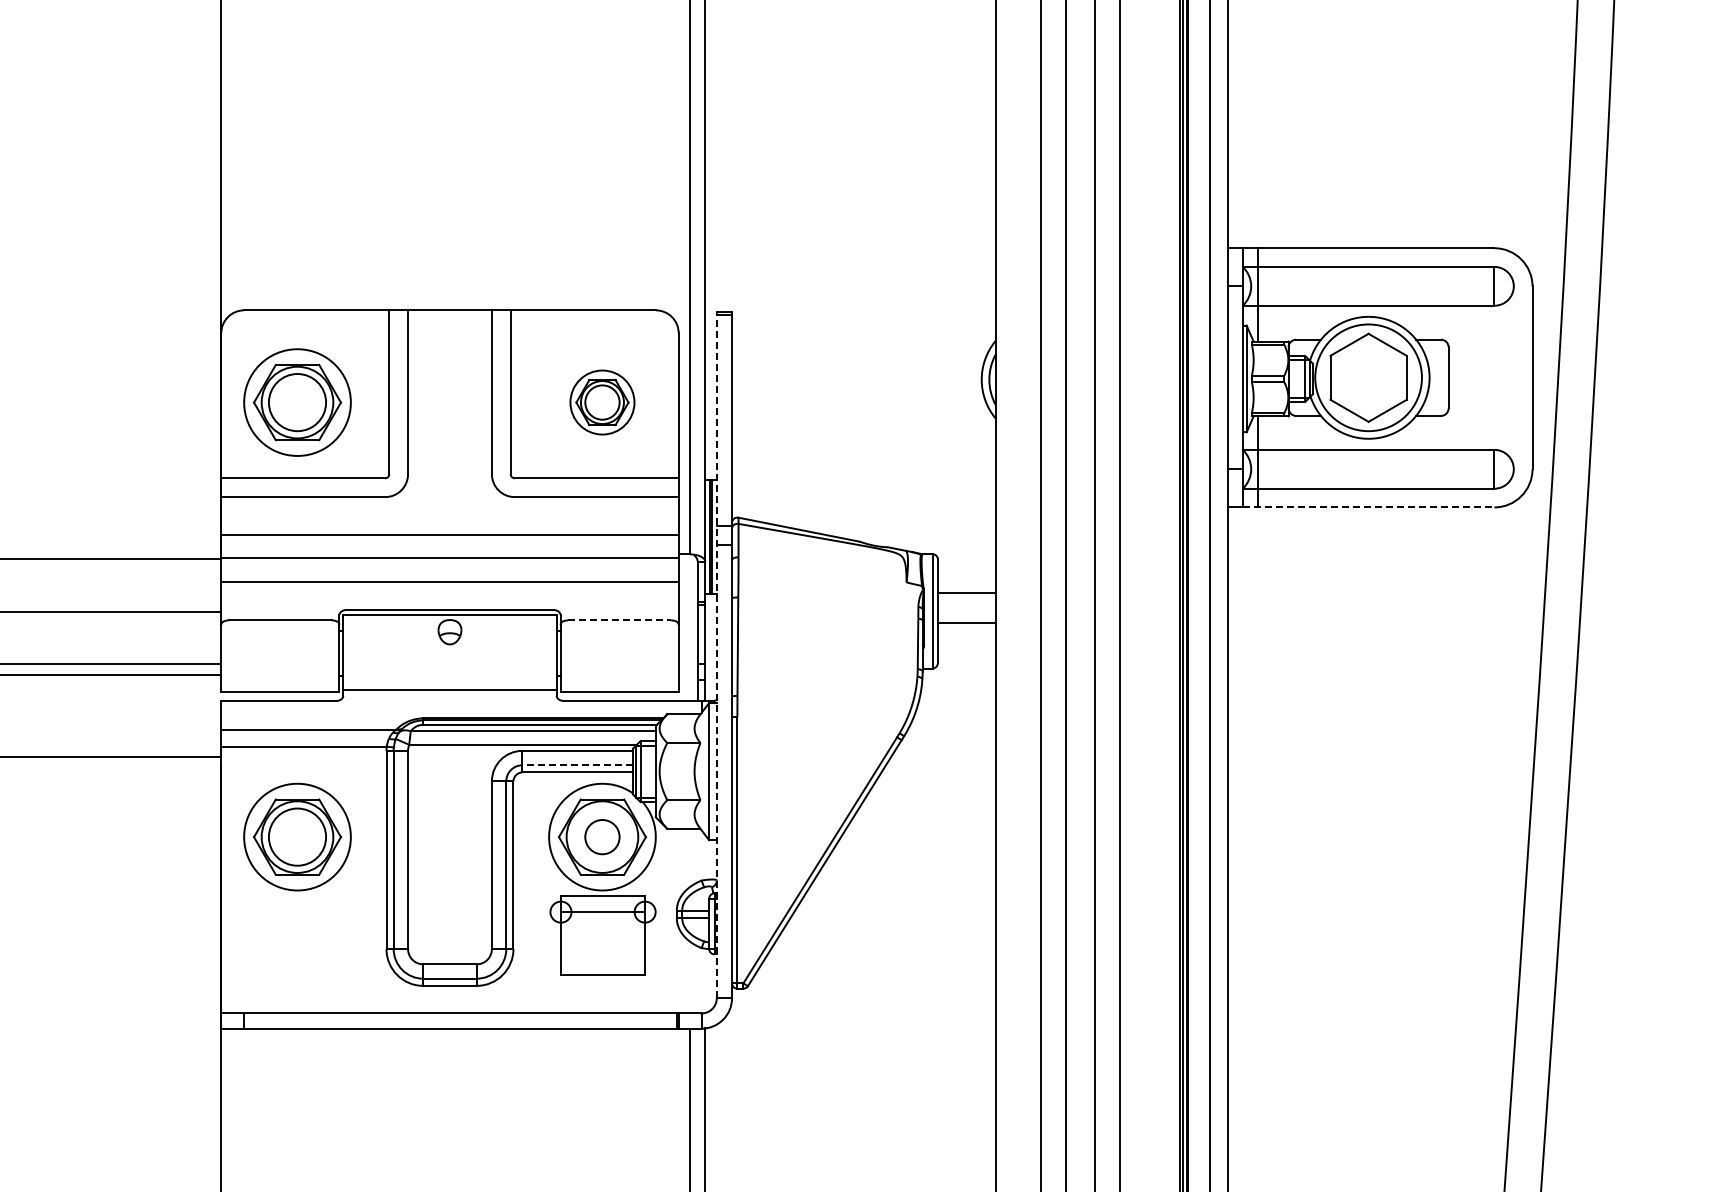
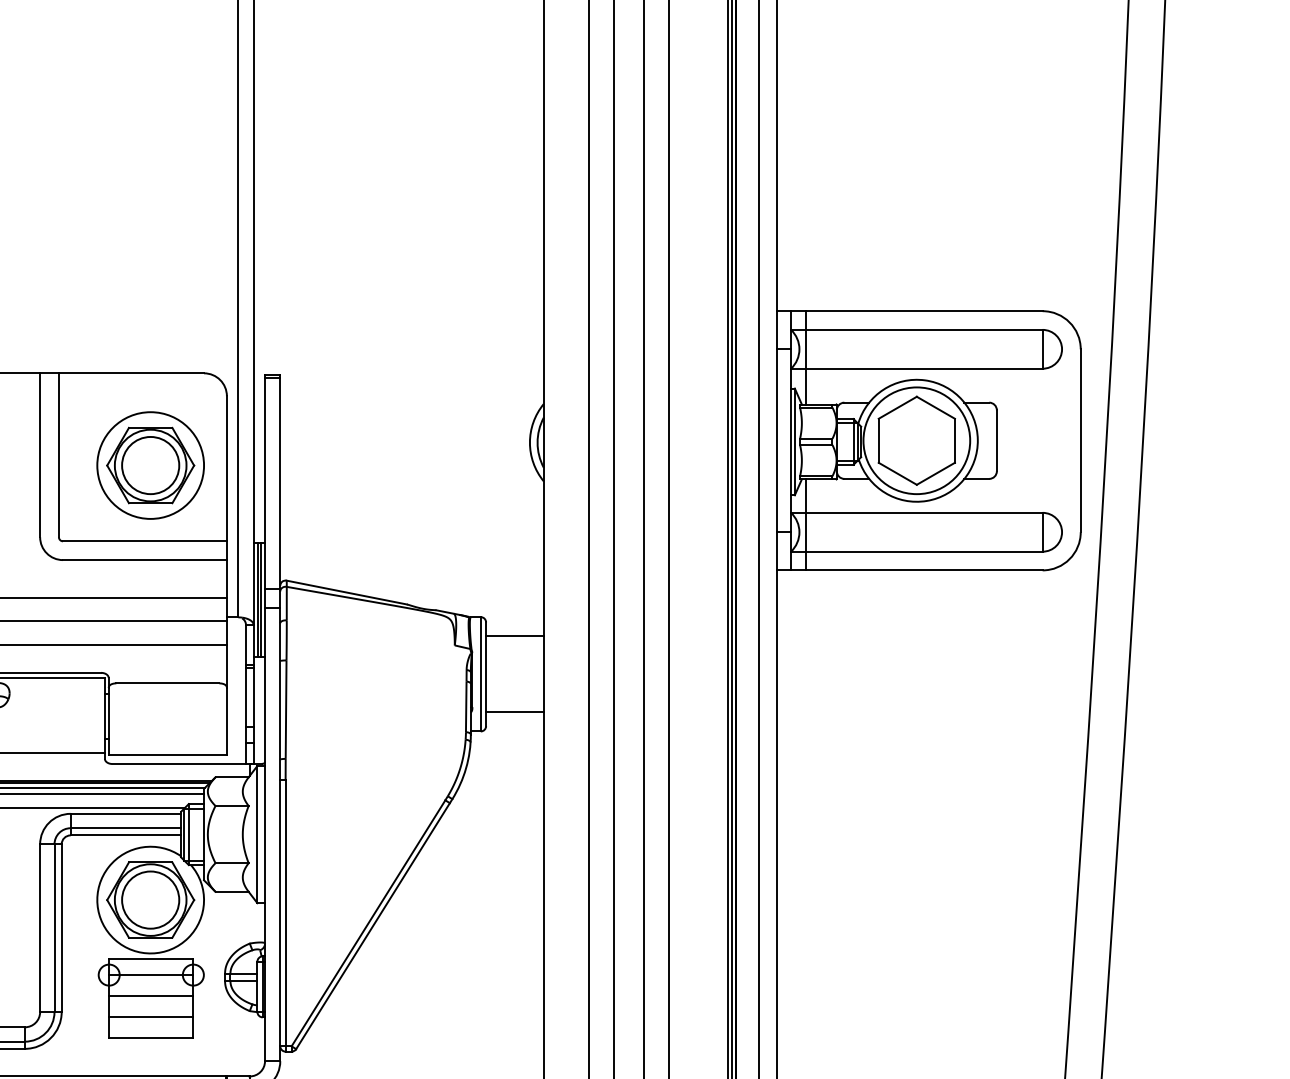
part: (602, 402) -> (150, 465), size x1.67
line: (1368, 507) -> (916, 570), dashed -> solid
line: (966, 593) -> (514, 712), moved
line: (620, 620) -> (168, 683), dashed -> solid
line: (966, 623) -> (514, 636), moved
line: (716, 654) -> (264, 717), dashed -> solid
line: (577, 765) -> (125, 828), dashed -> solid
circle: (602, 836) -> (150, 899), size x1.67
line: (602, 933) -> (150, 996), added
line: (602, 954) -> (150, 1017), added

